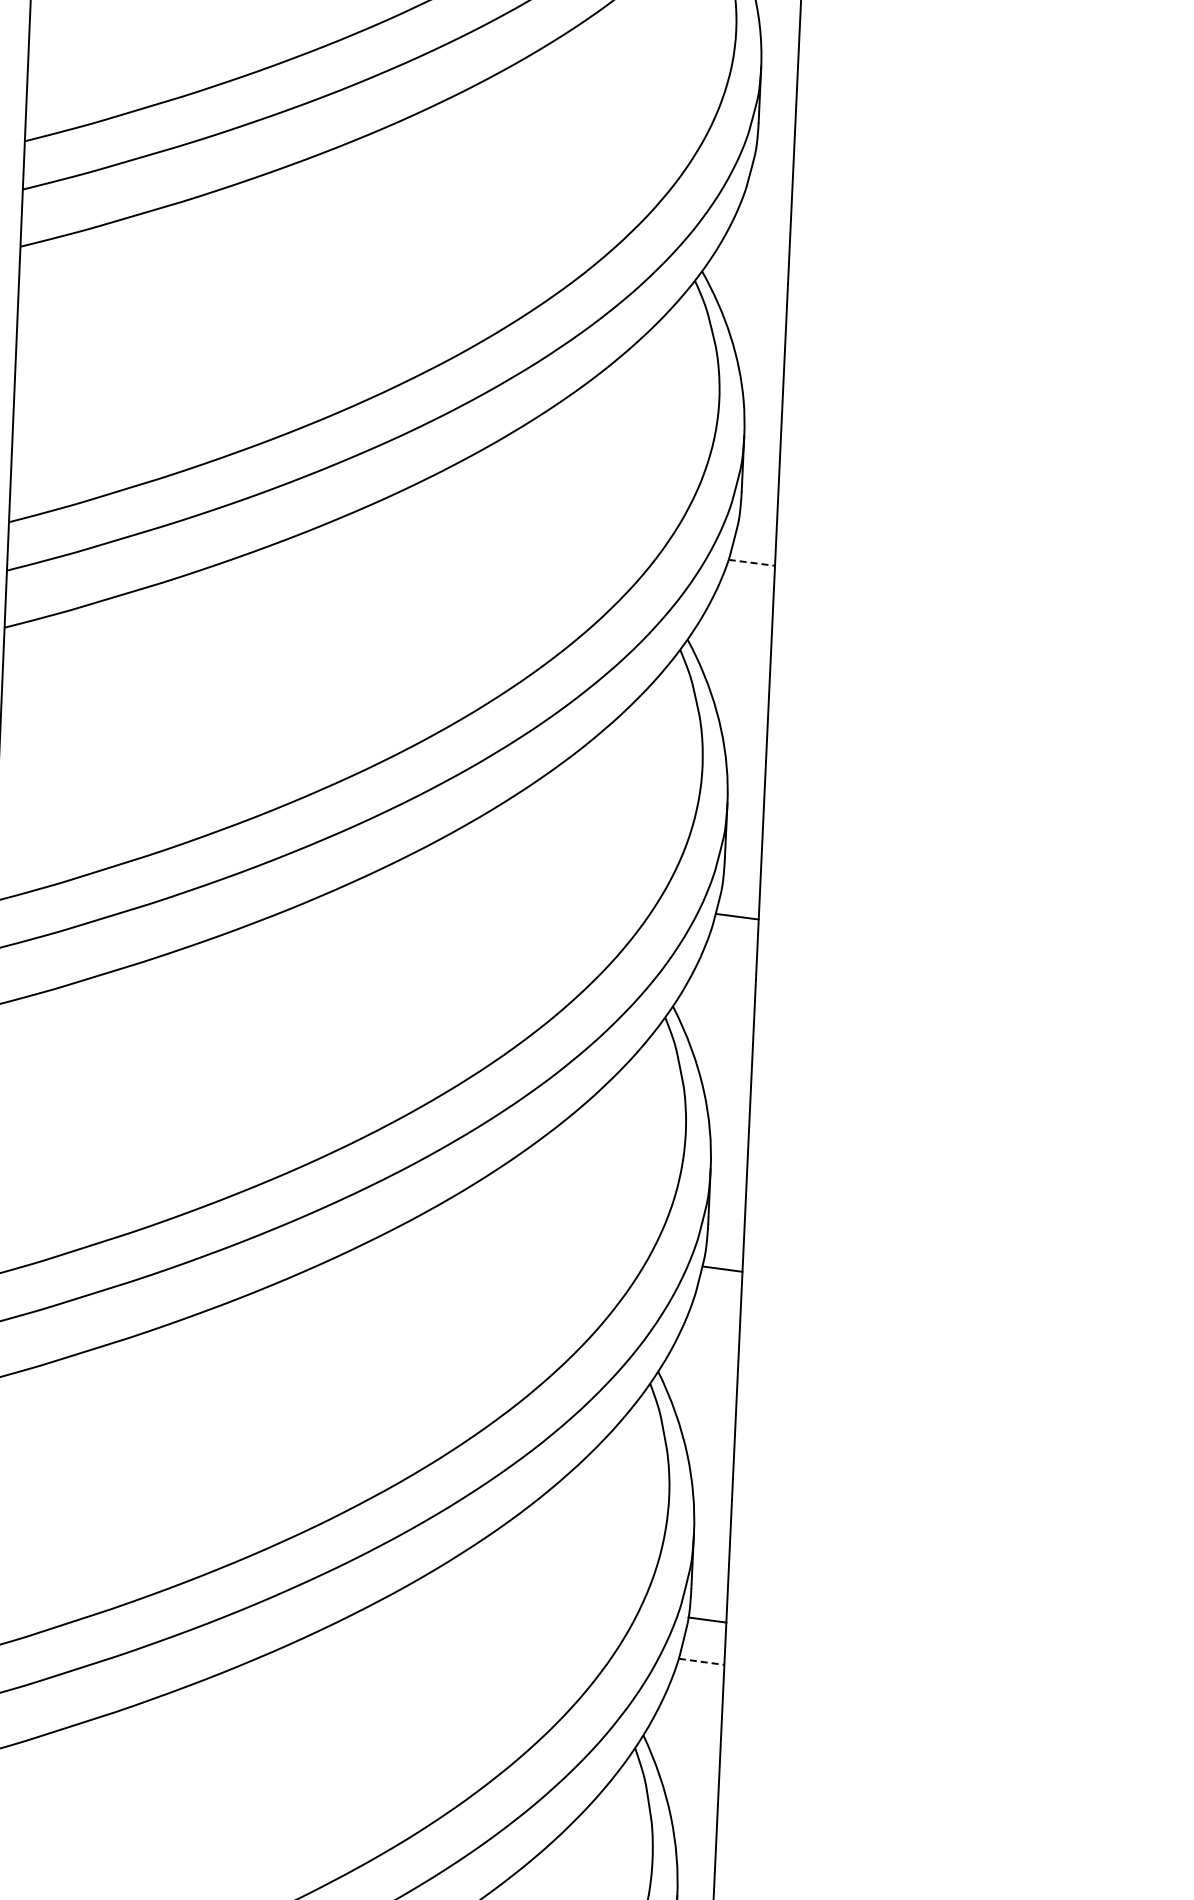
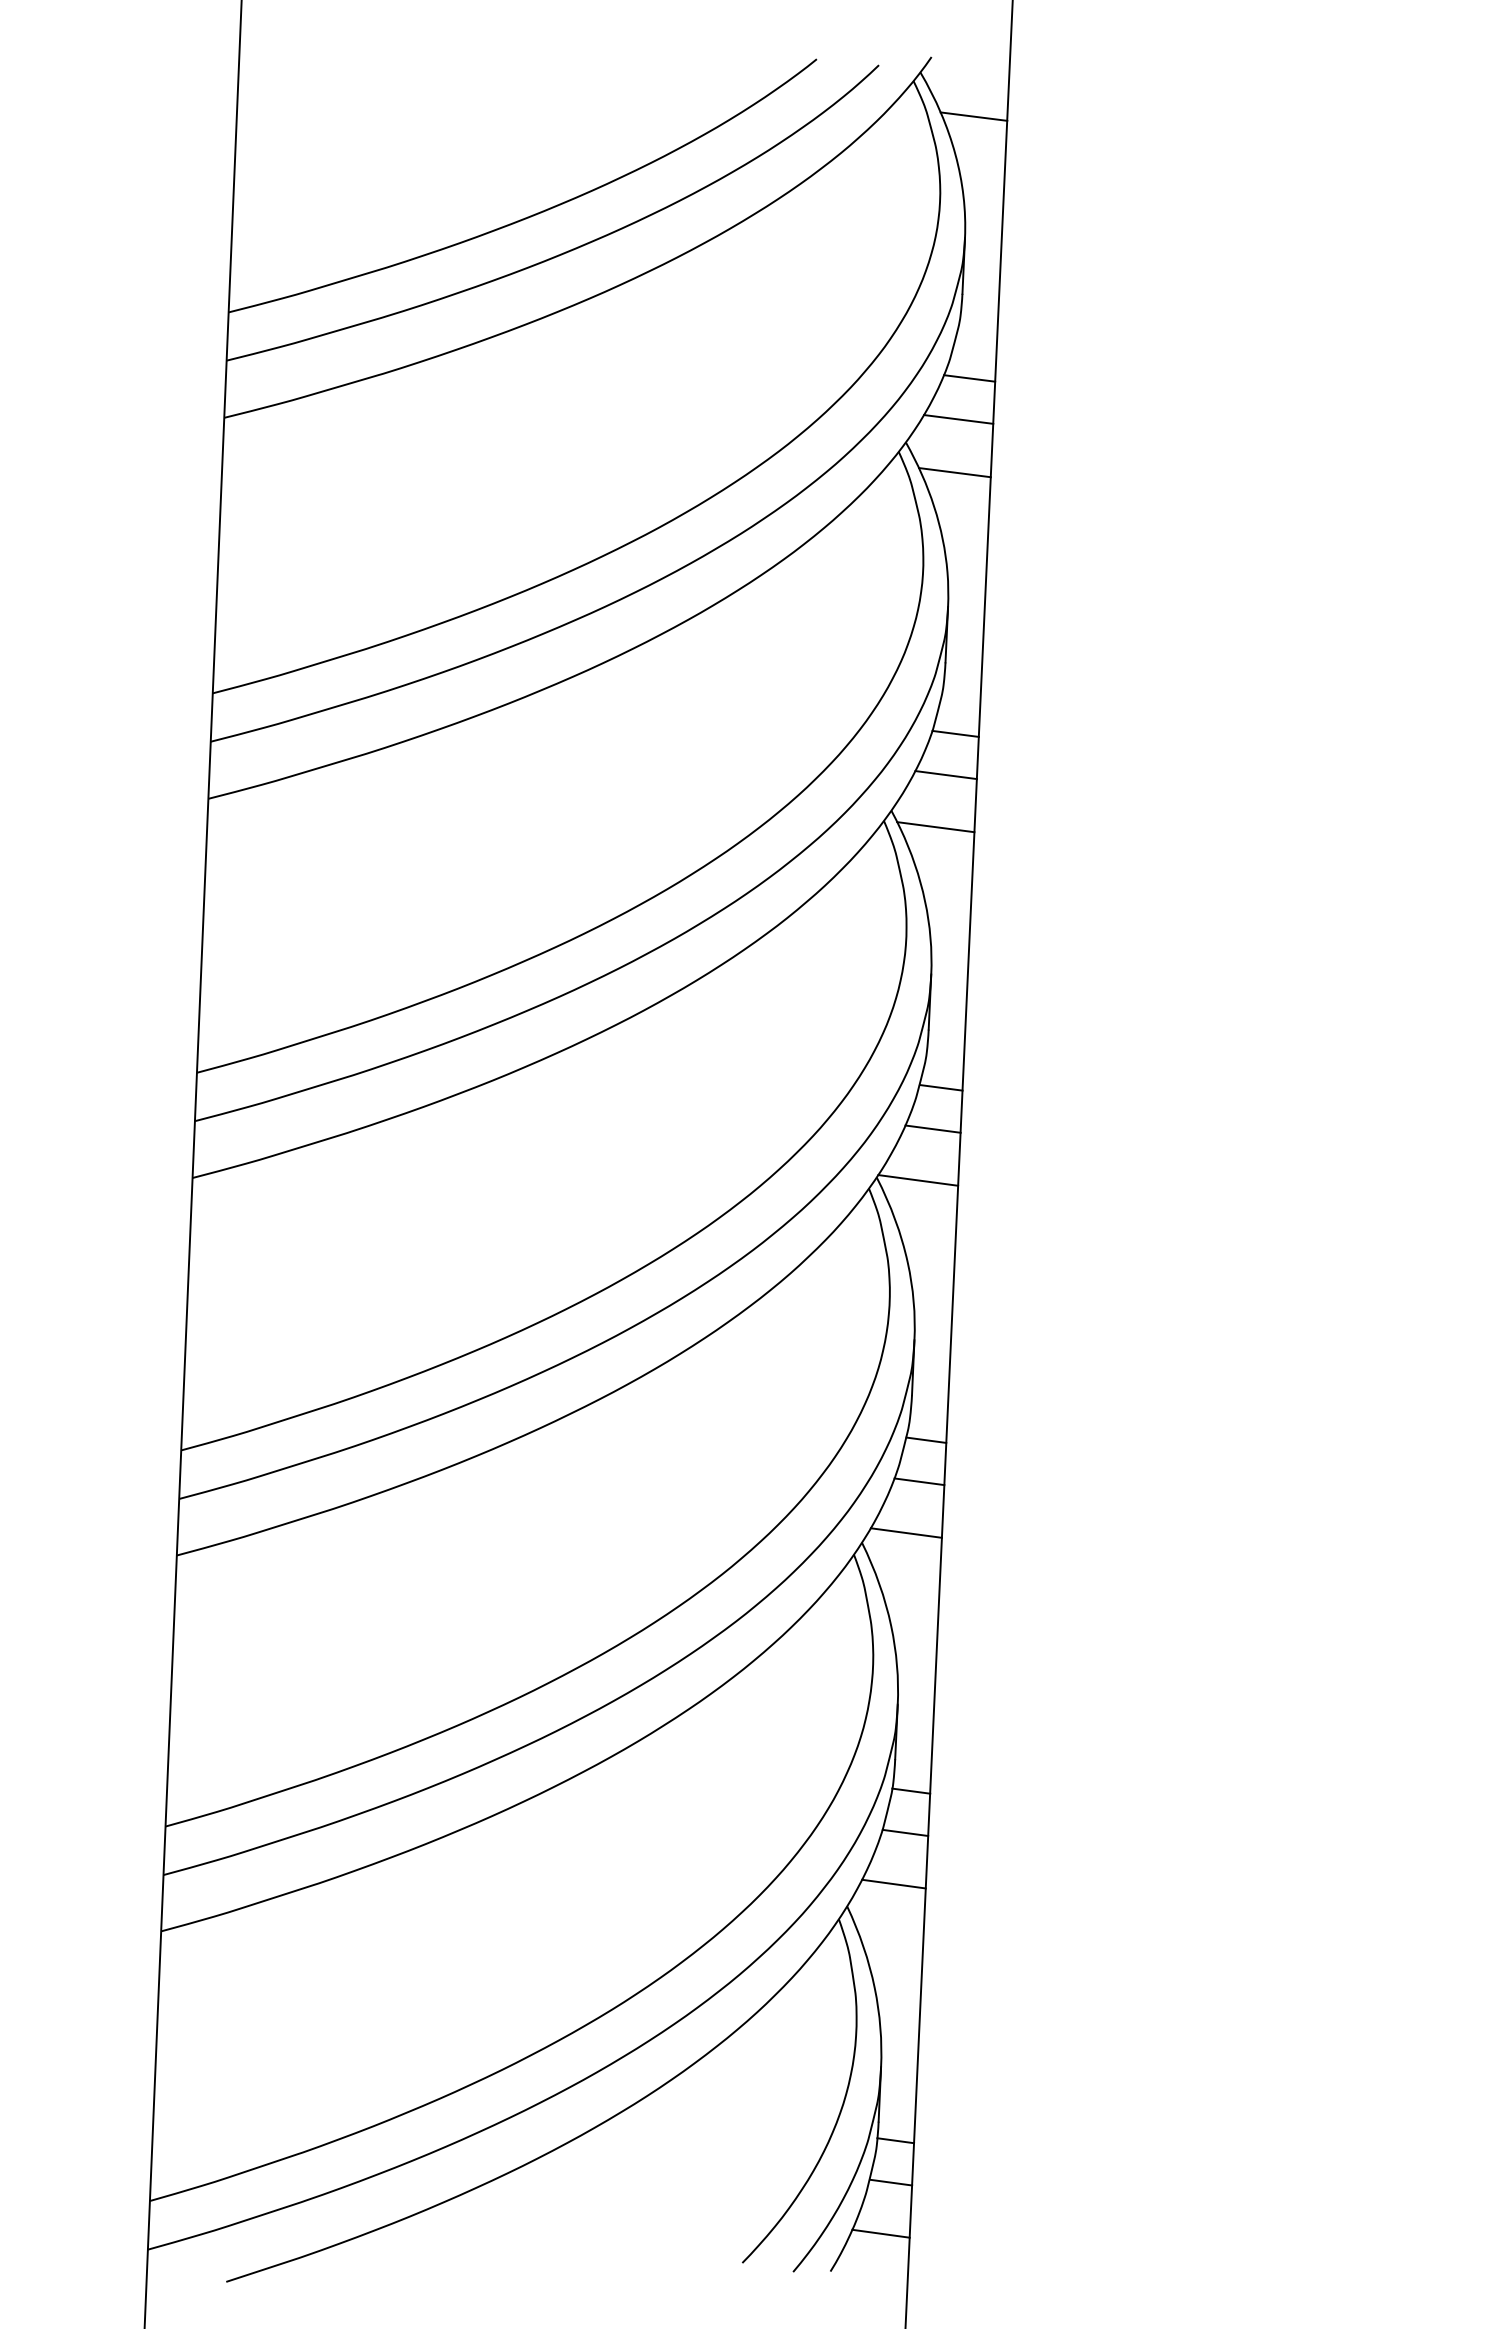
line: (765, 207) -> (969, 378), added
line: (754, 248) -> (958, 419), added
line: (750, 301) -> (954, 472), added
line: (752, 563) -> (956, 734), dashed -> solid
line: (741, 604) -> (945, 775), added
line: (731, 656) -> (935, 827), added
line: (728, 957) -> (932, 1128), added
line: (714, 1009) -> (918, 1180), added
line: (715, 1310) -> (919, 1481), added
line: (701, 1361) -> (905, 1532), added
line: (701, 1661) -> (905, 1832), dashed -> solid
line: (689, 1712) -> (893, 1883), added

